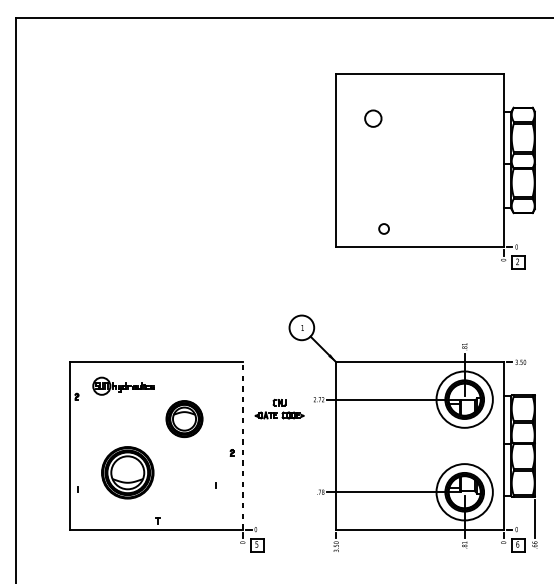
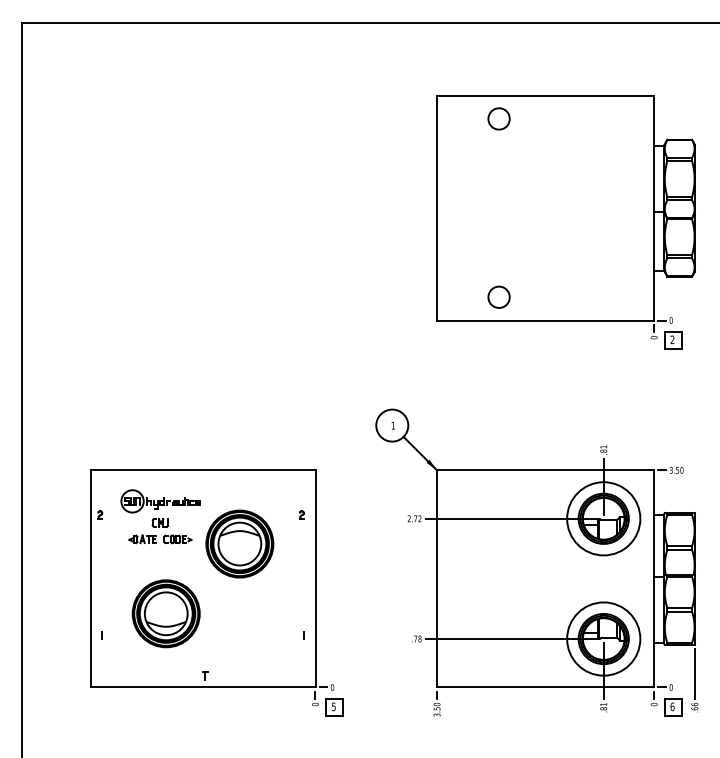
circle: (372, 118) -> (498, 118), moved
circle: (383, 228) -> (498, 296), size x1.67
part: (279, 409) -> (160, 531), moved
part: (184, 418) -> (239, 543), size x1.43
line: (242, 445) -> (315, 578), dashed -> solid
part: (231, 452) -> (301, 514), moved
line: (215, 485) -> (303, 635), moved

